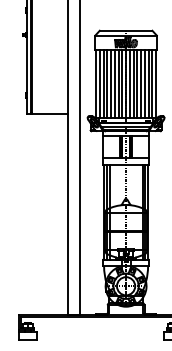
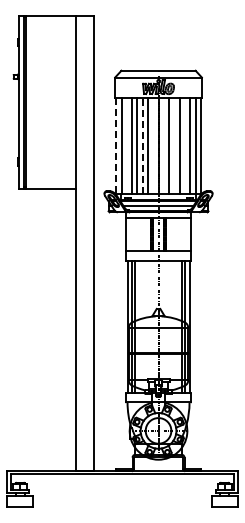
line: (103, 83) -> (126, 145), removed
line: (114, 83) -> (142, 145), solid -> dashed
line: (122, 83) -> (153, 145), removed
line: (129, 83) -> (163, 145), removed
line: (137, 83) -> (174, 145), removed
line: (144, 83) -> (184, 145), removed
line: (96, 84) -> (116, 146), solid -> dashed

